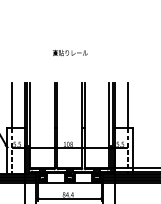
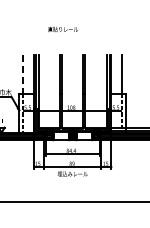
text: (69, 52) -> (62, 29), moved
line: (12, 106) -> (23, 75), solid -> dashed

